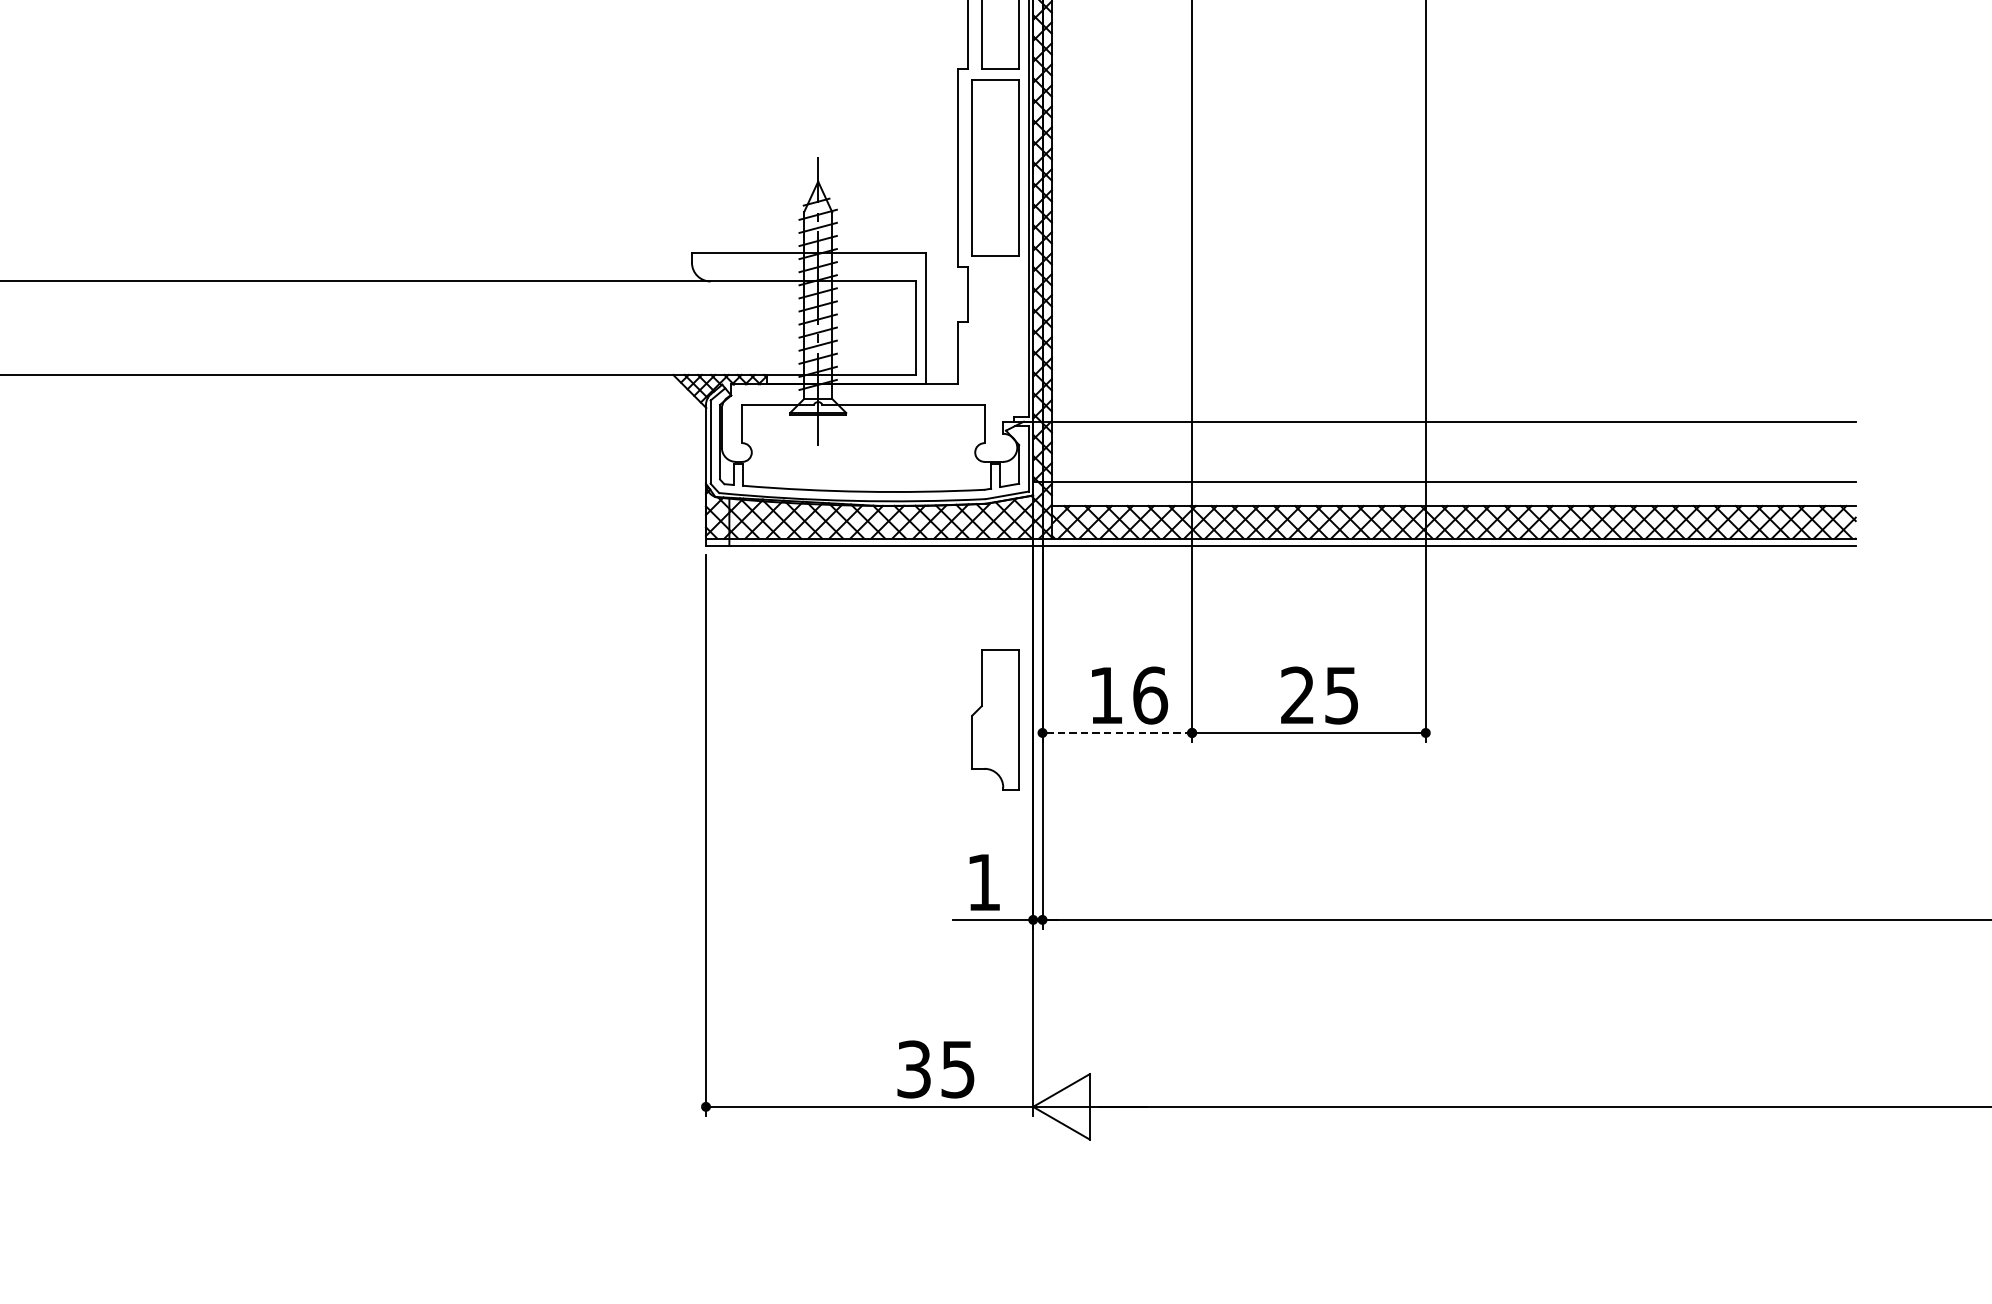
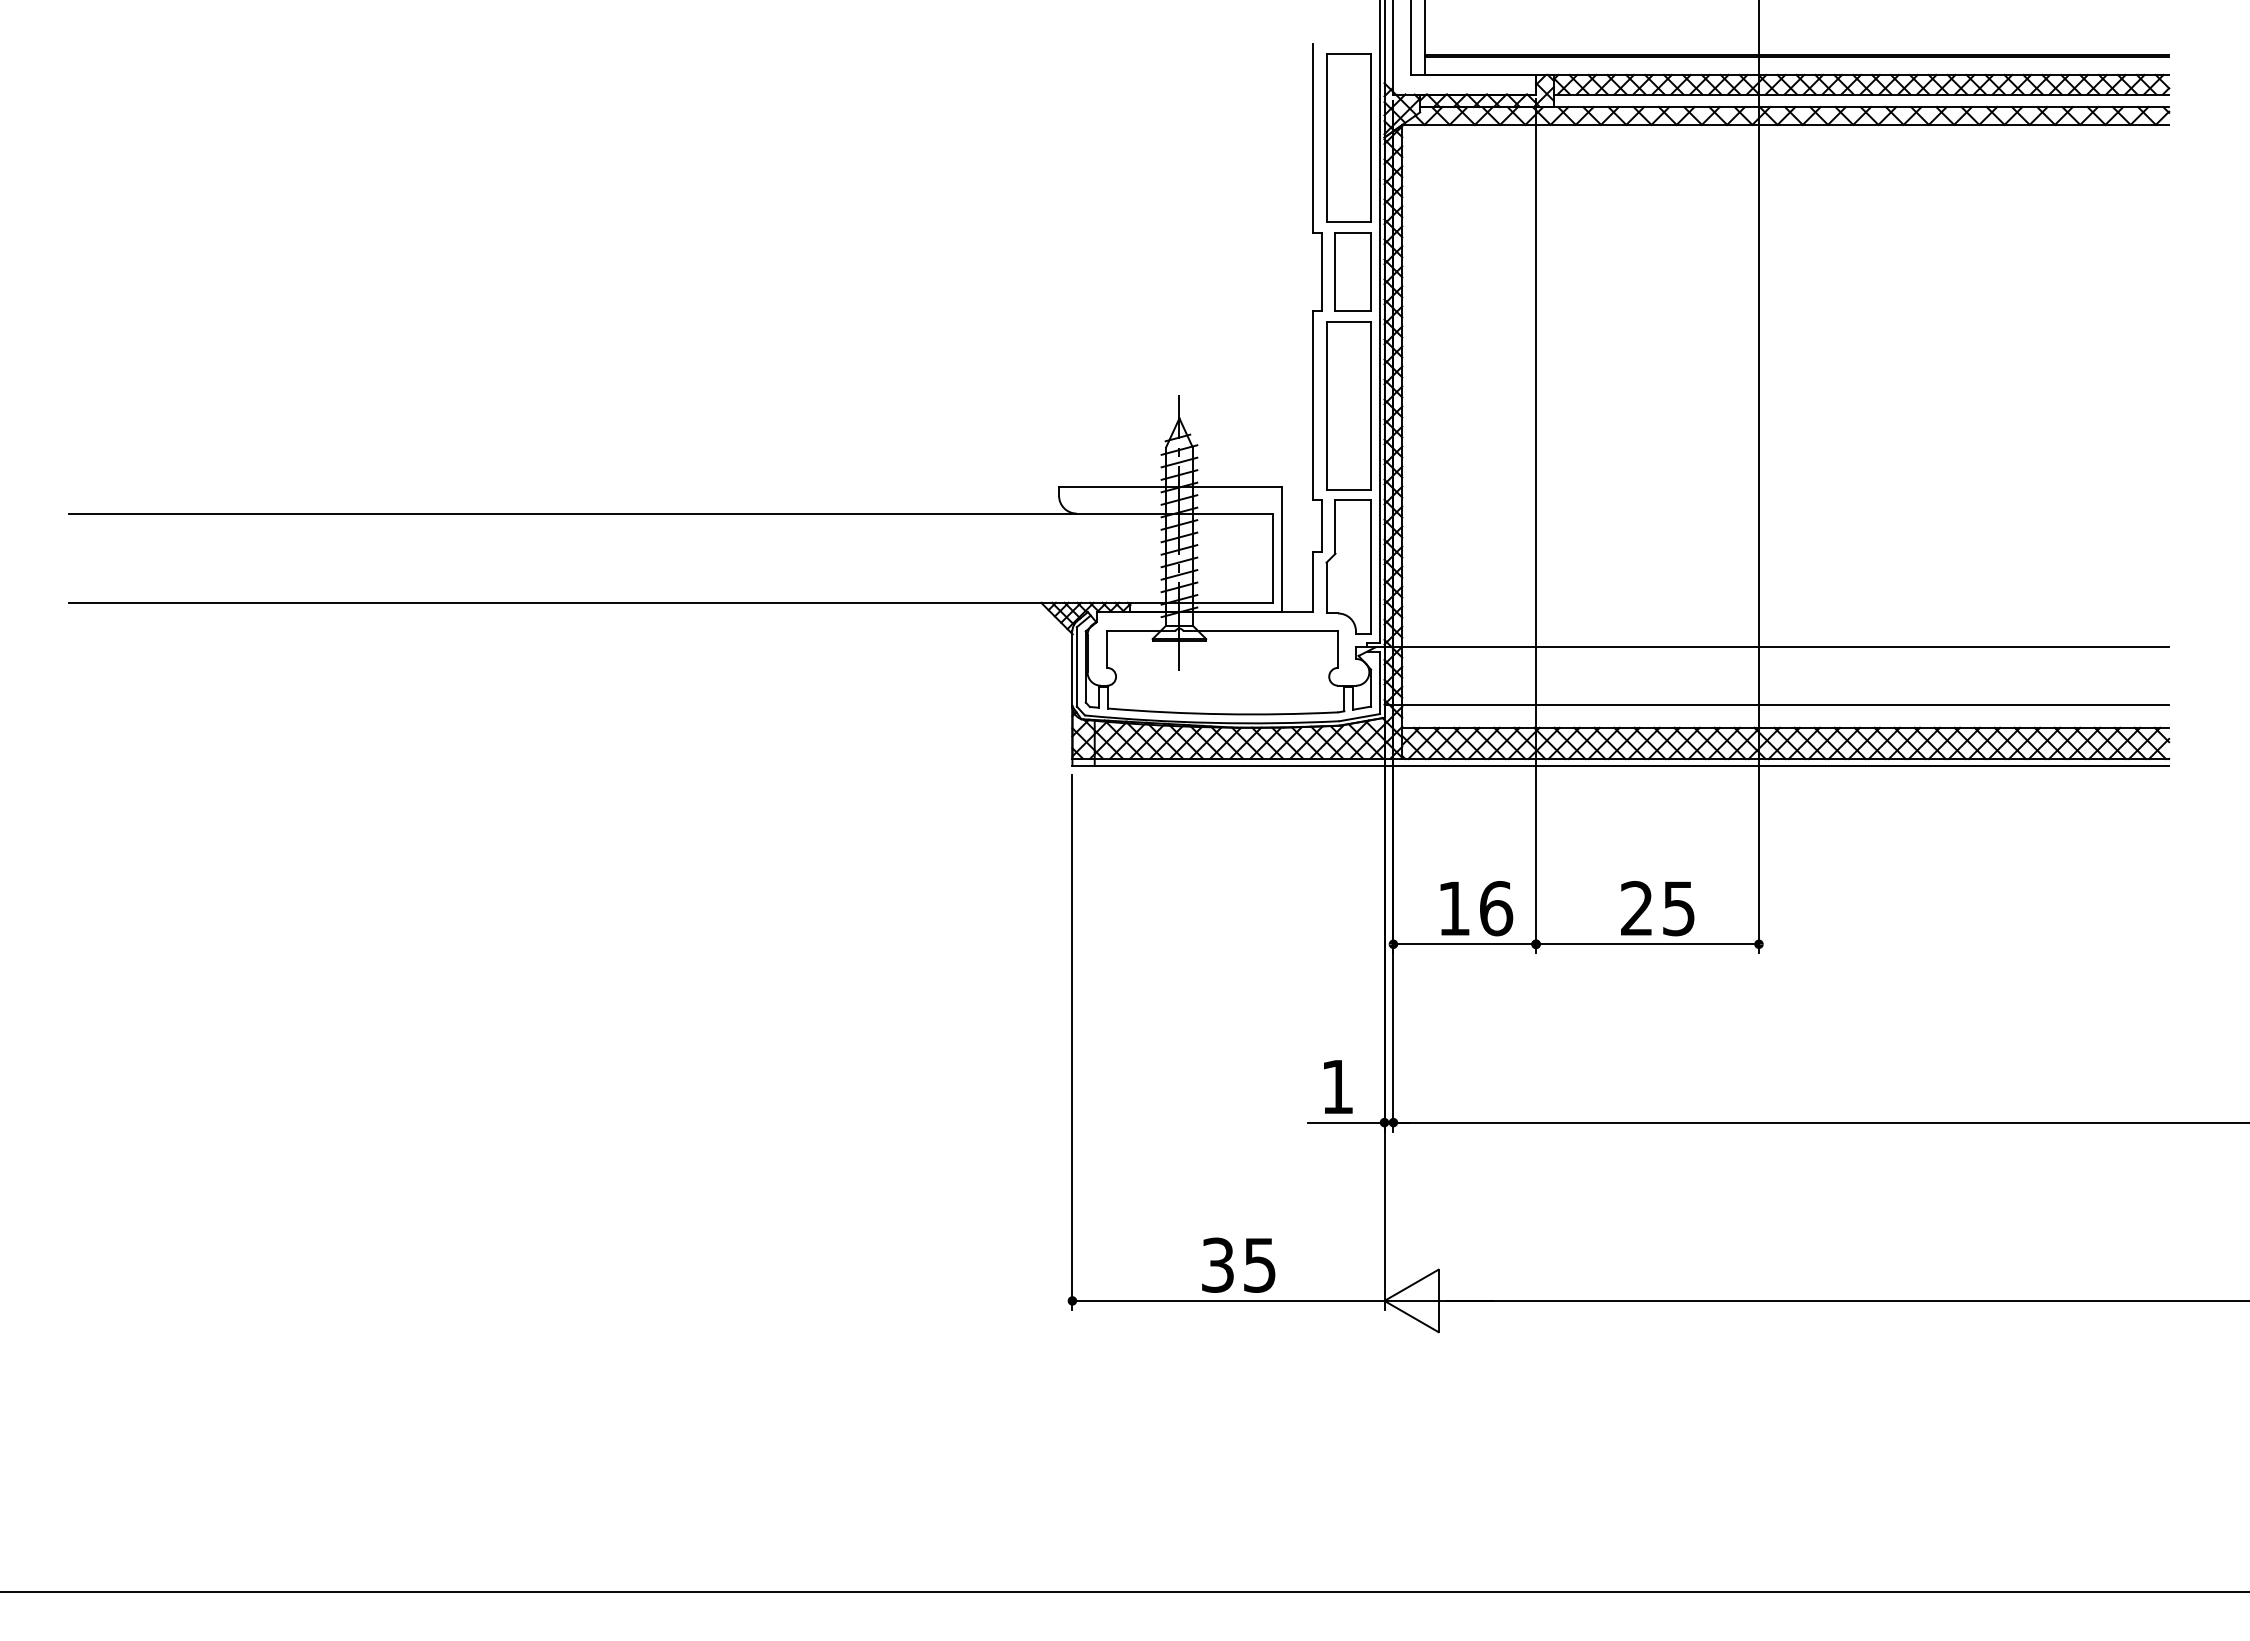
part: (995, 719) -> (1348, 566), moved
line: (1117, 733) -> (1464, 944), dashed -> solid
text: (935, 1068) -> (1238, 1264), moved

